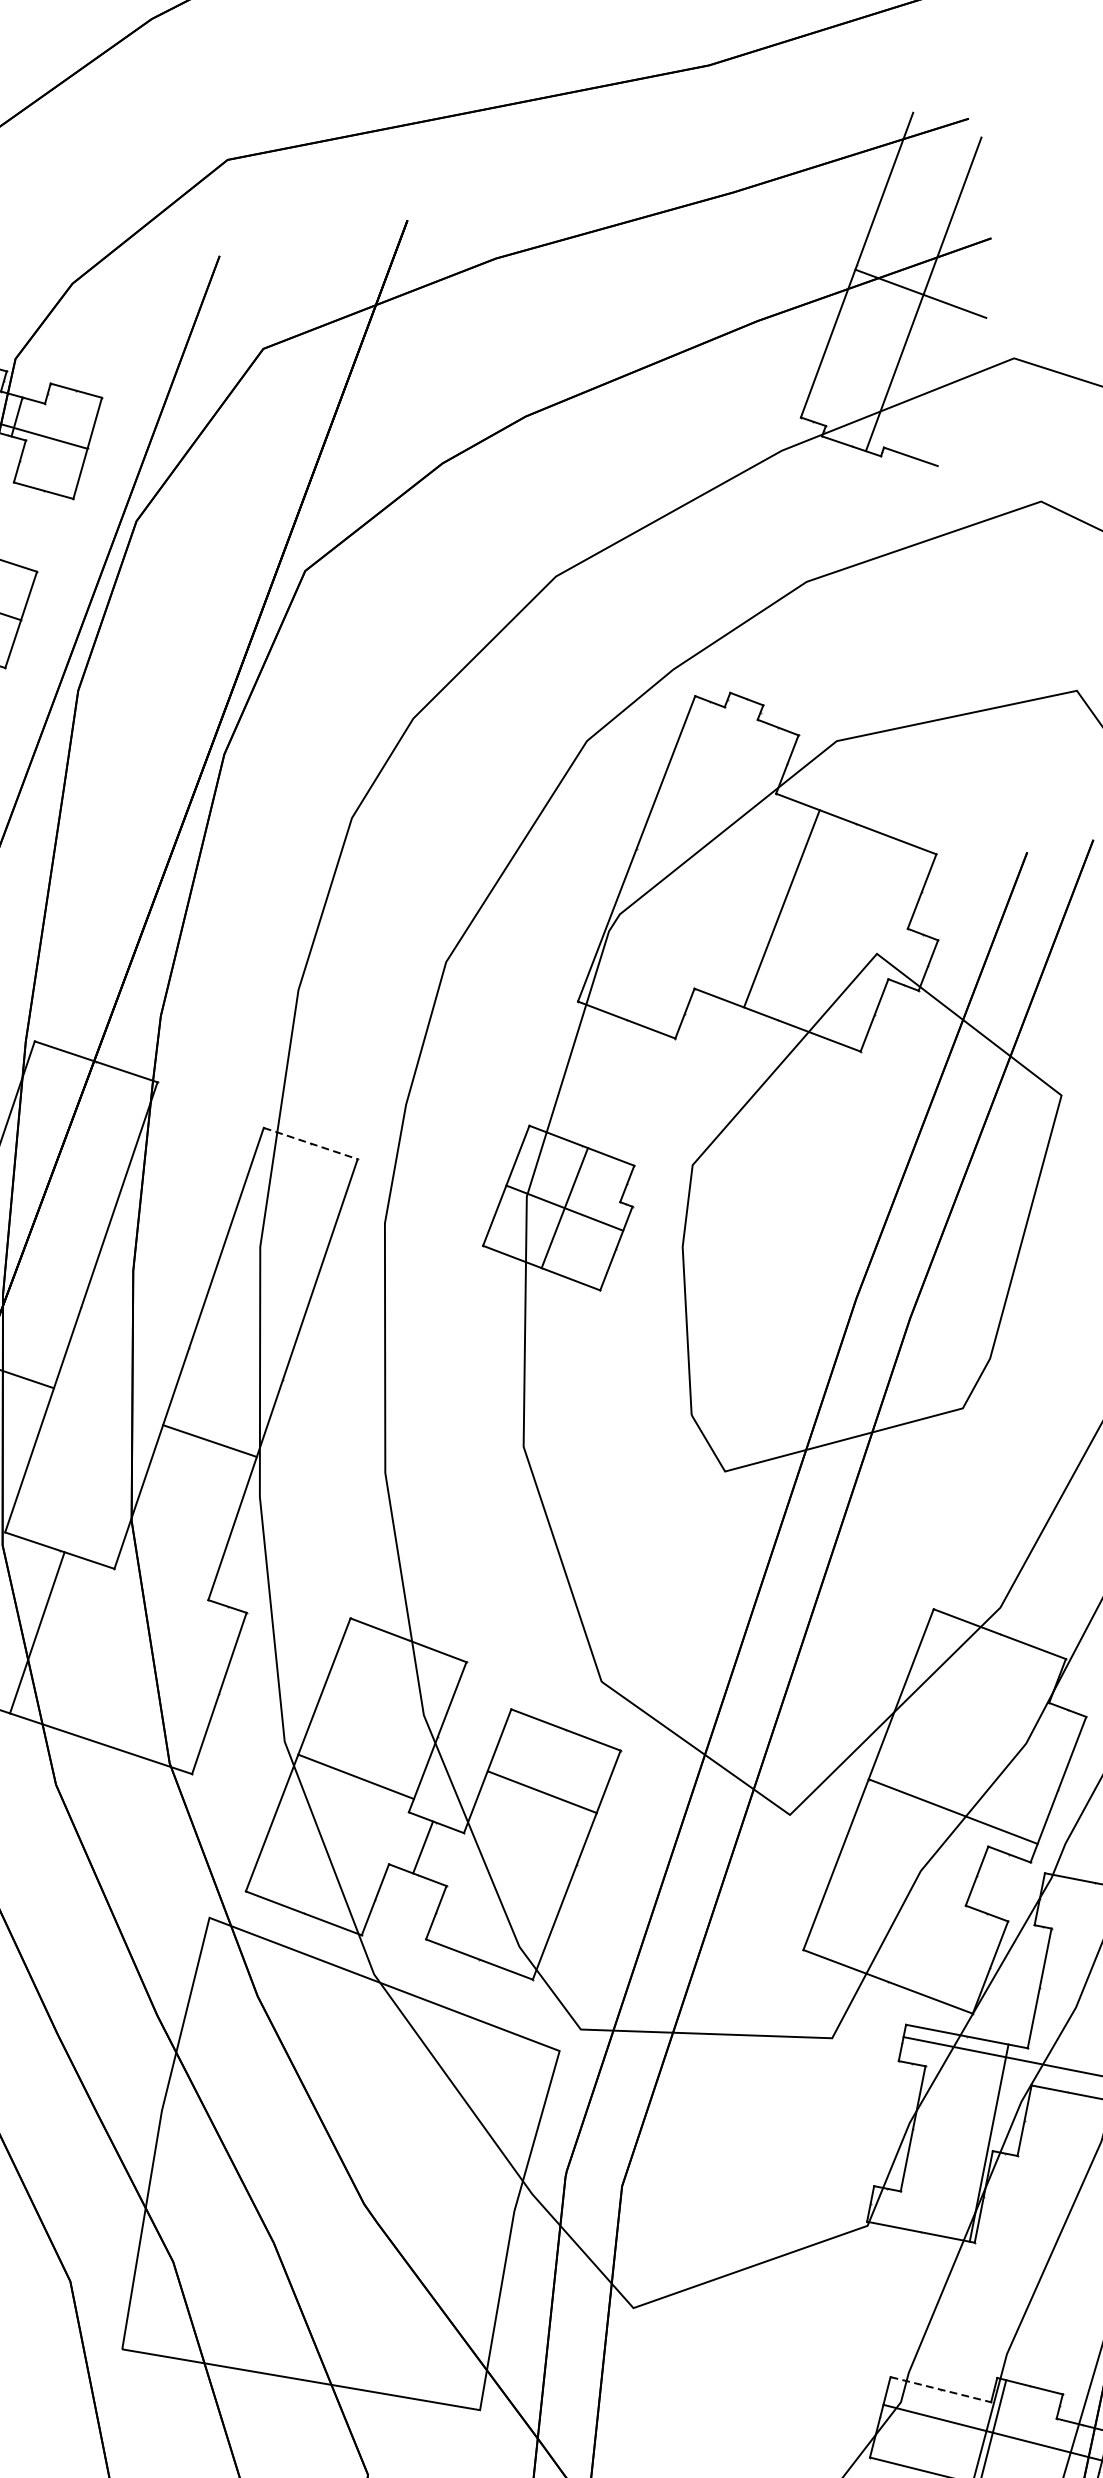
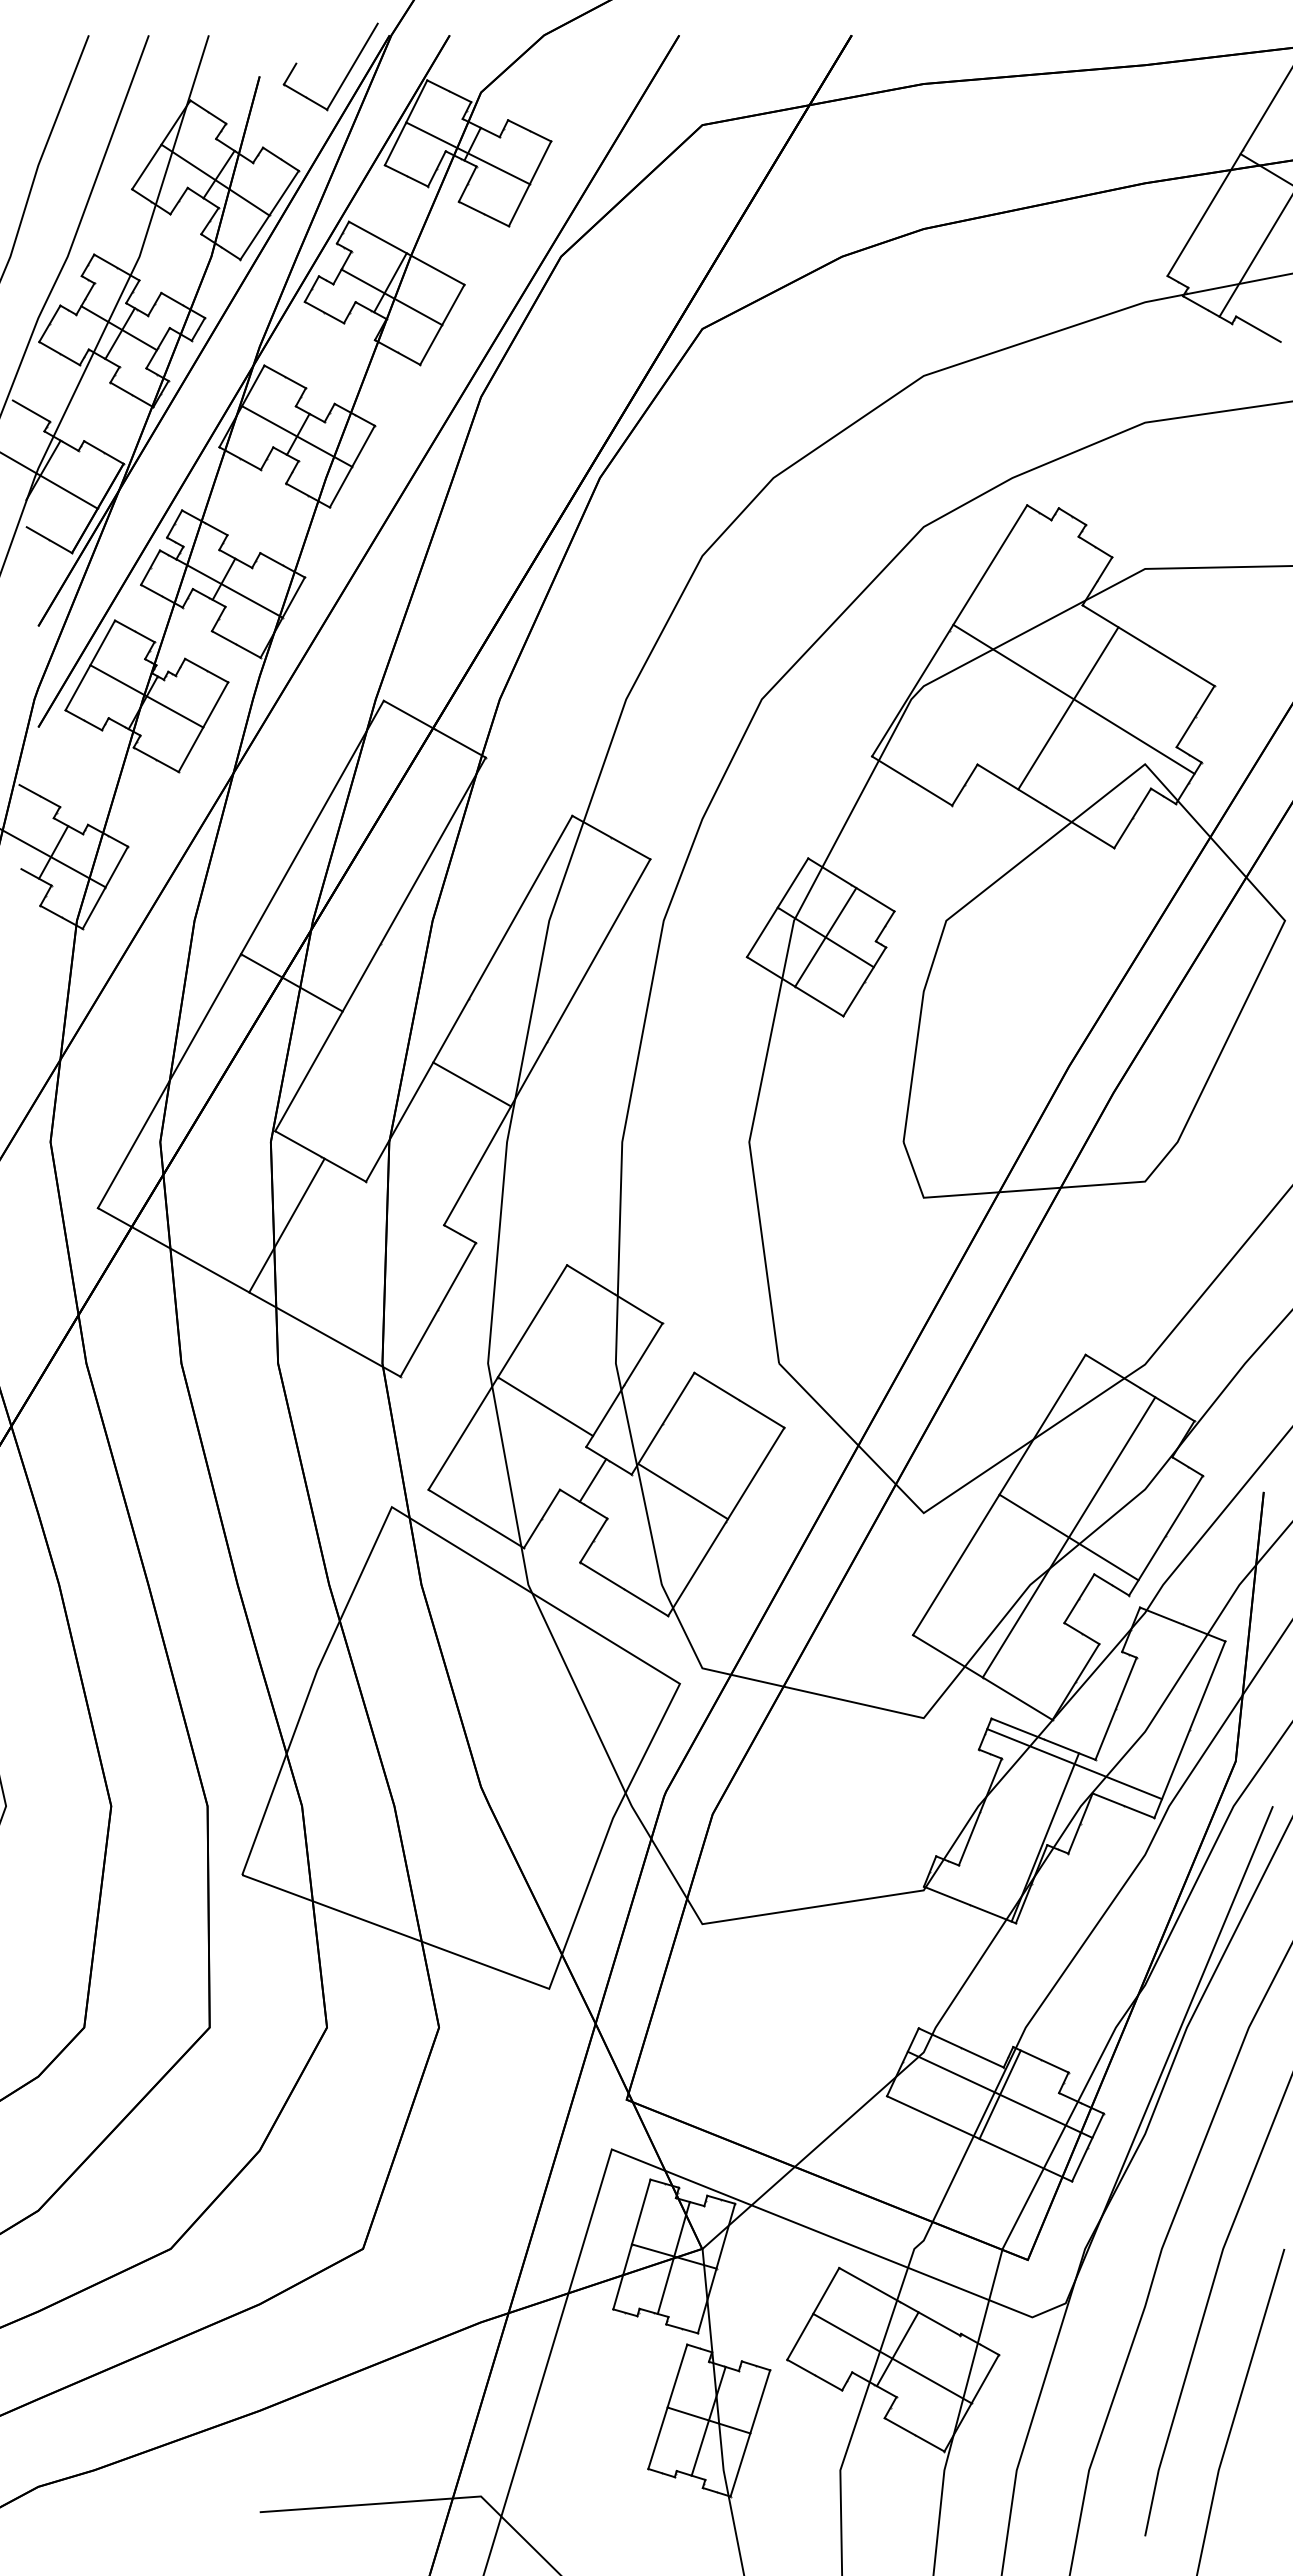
line: (785, 896) -> (1073, 698), added
line: (310, 1143) -> (611, 837), dashed -> solid
line: (541, 1792) -> (682, 1491), moved
line: (952, 1811) -> (1068, 1537), added
line: (941, 2389) -> (961, 2047), dashed -> solid

